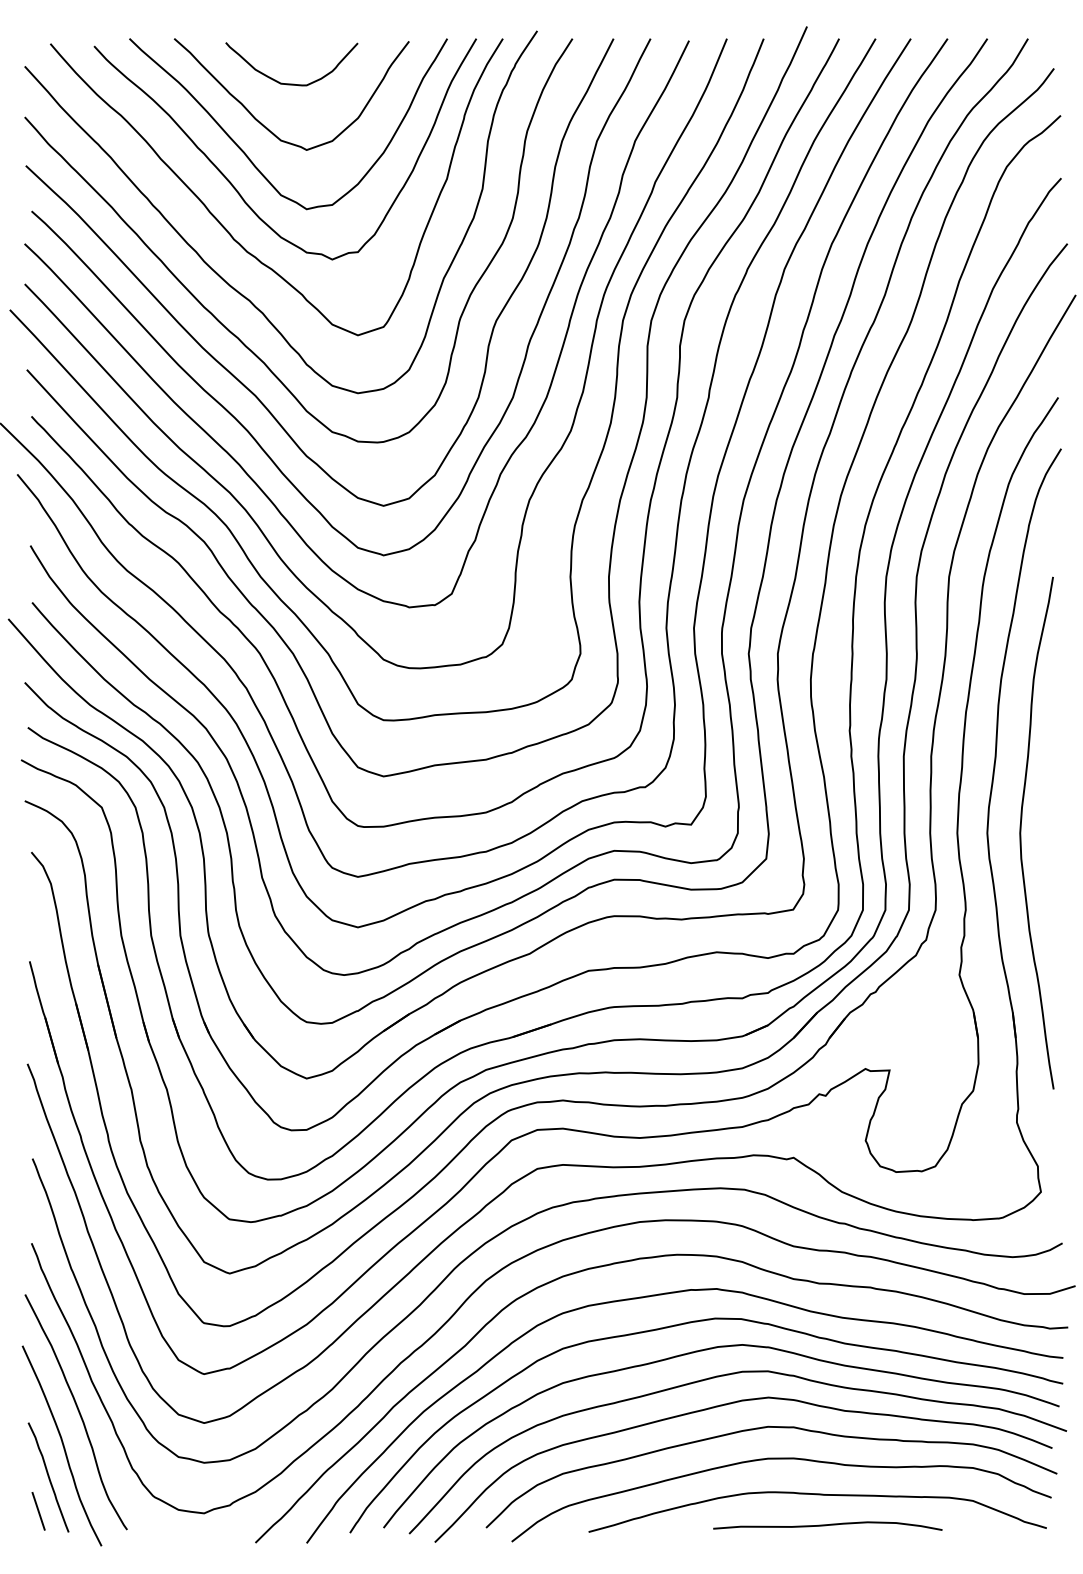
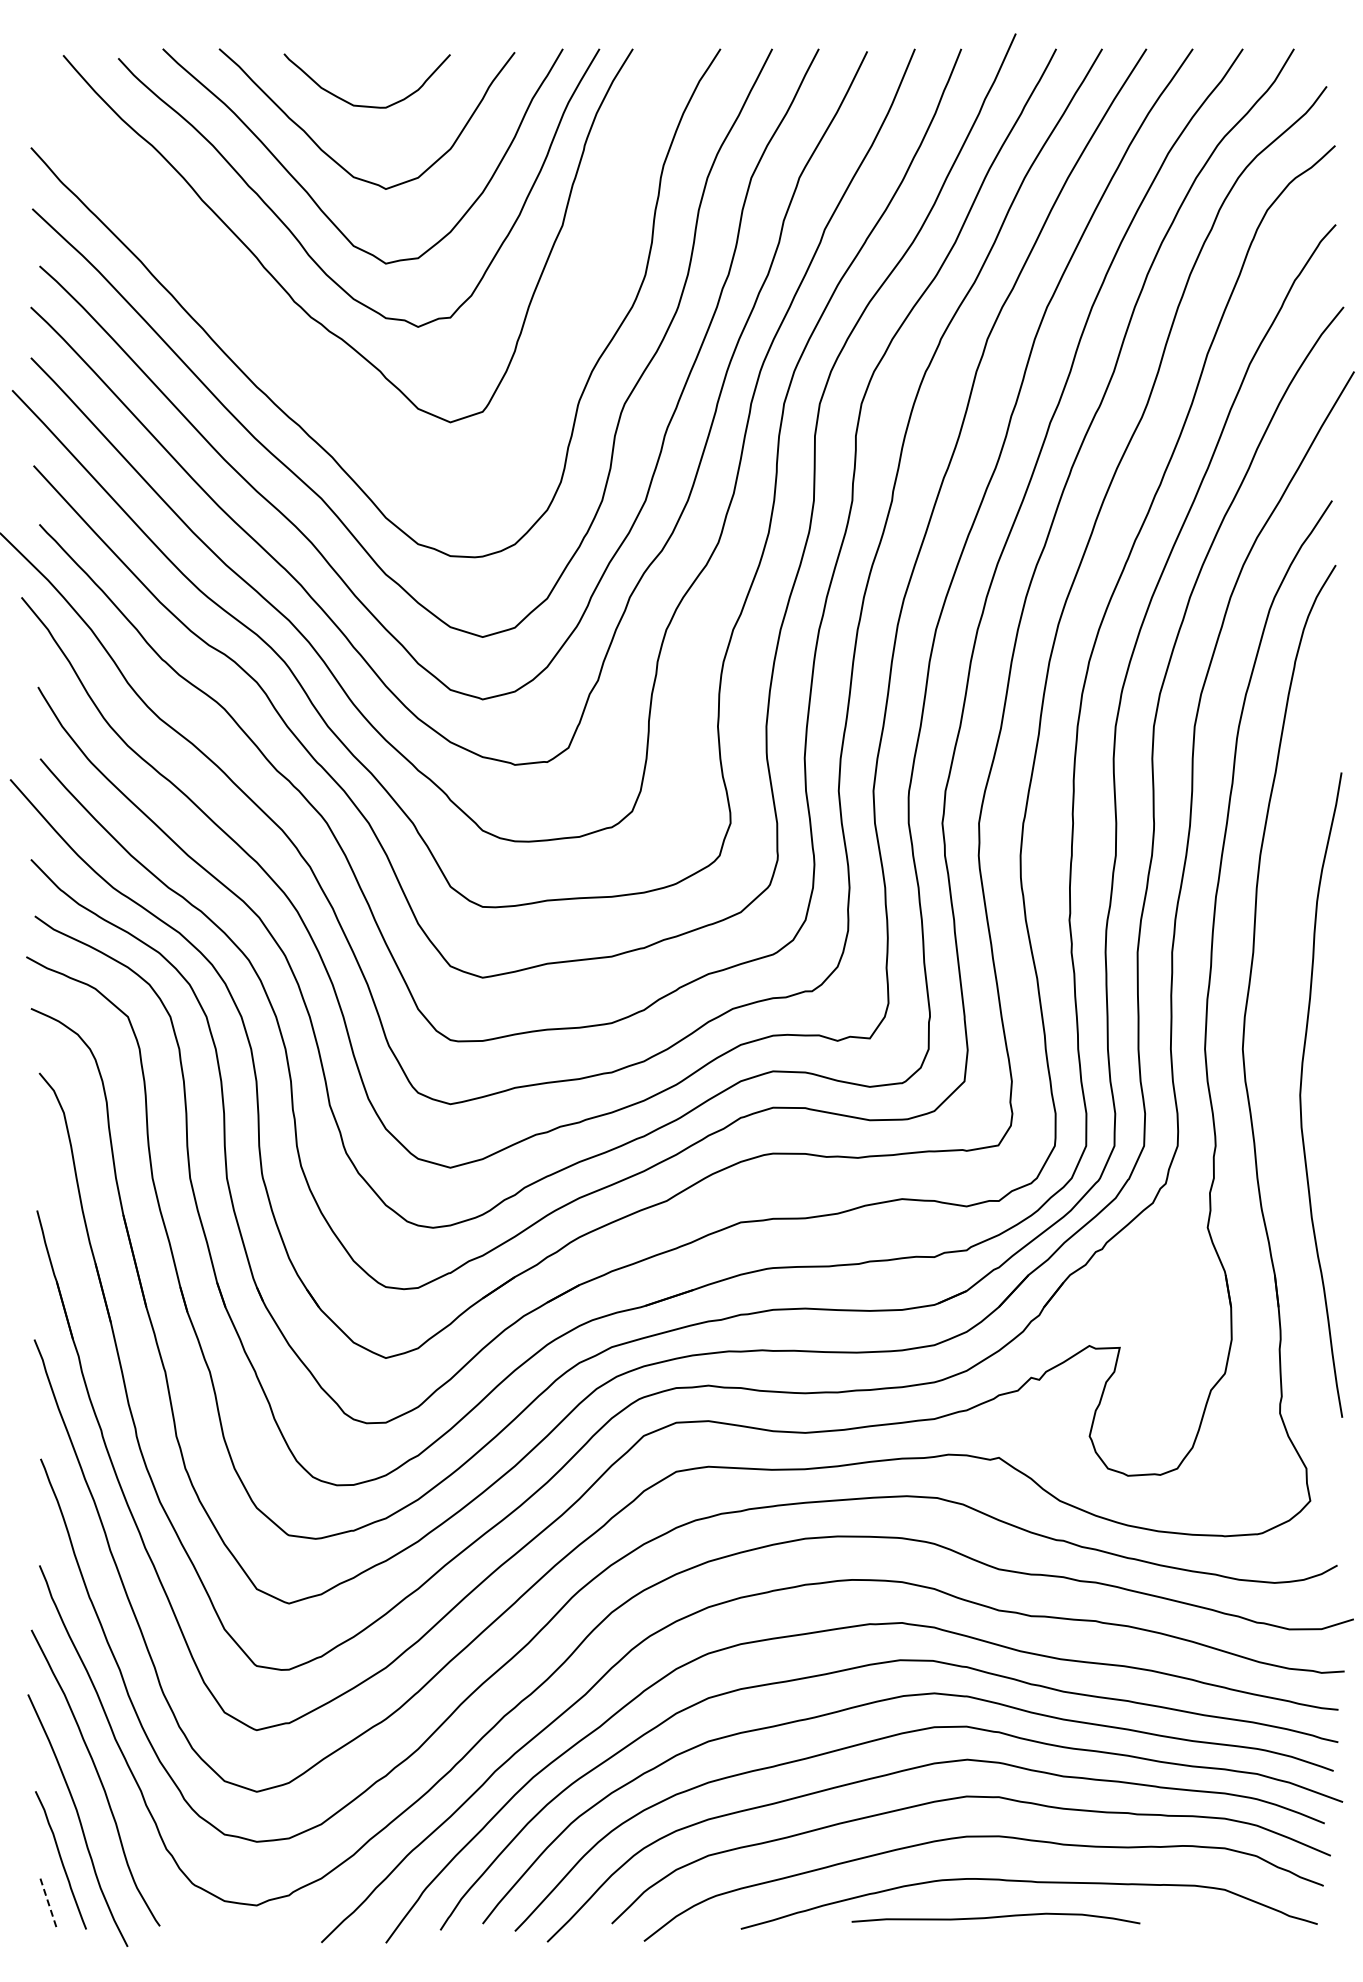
curve: (219, 274) -> (275, 345), removed
curve: (1021, 832) -> (1301, 1094), moved
line: (38, 1511) -> (48, 1902), solid -> dashed
curve: (827, 1526) -> (995, 1918), moved

